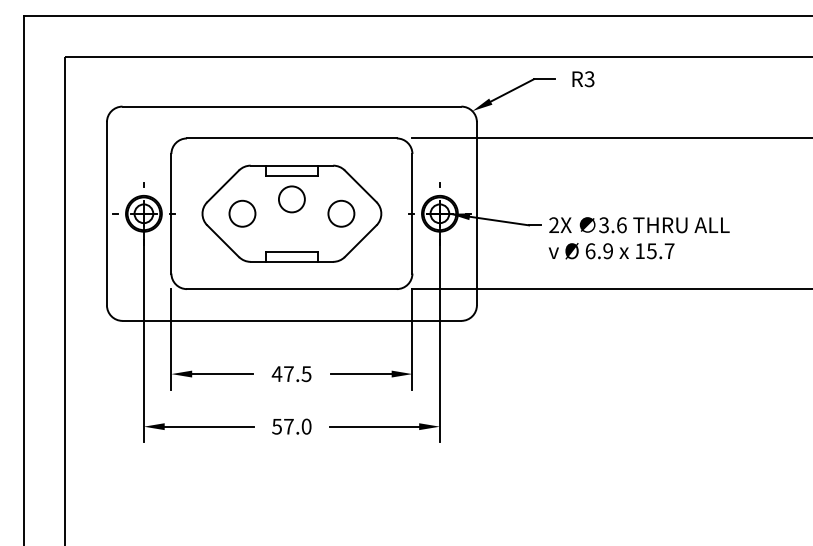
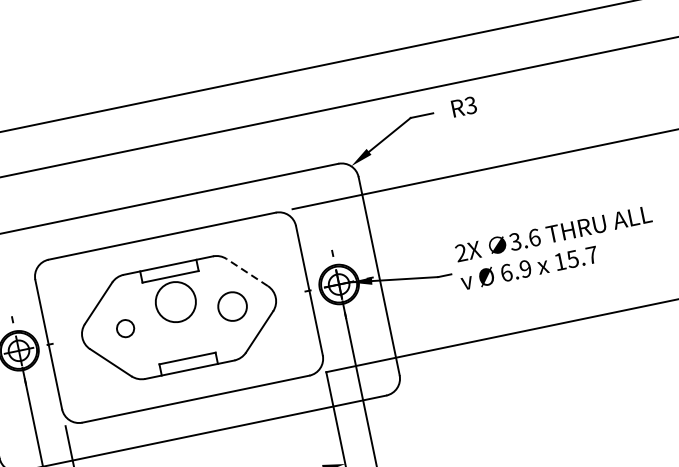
line: (360, 185) -> (246, 271), solid -> dashed
circle: (291, 199) -> (175, 302), size x1.4
circle: (242, 213) -> (125, 328), size x0.6
text: (638, 238) -> (555, 248), moved

